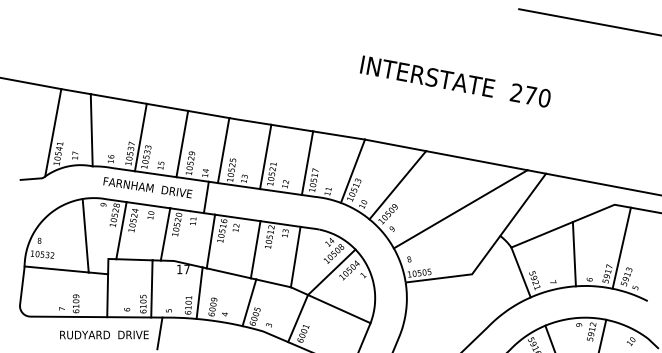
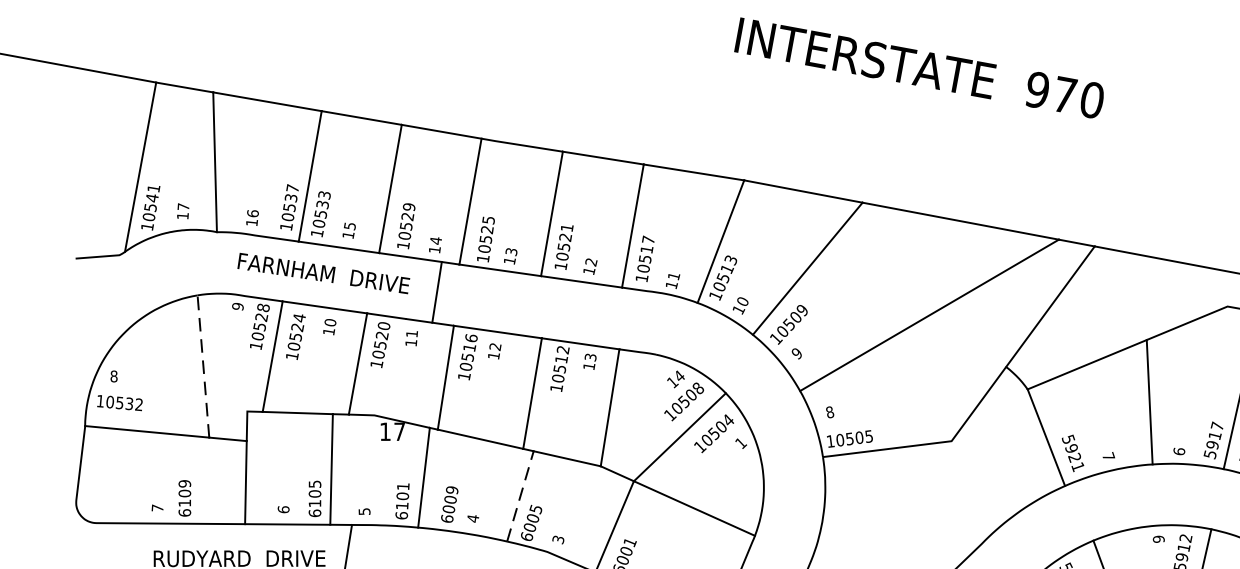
text: (515, 92) -> (1035, 89), 270 -> 970
line: (85, 235) -> (203, 366), solid -> dashed
line: (249, 302) -> (520, 495), solid -> dashed

